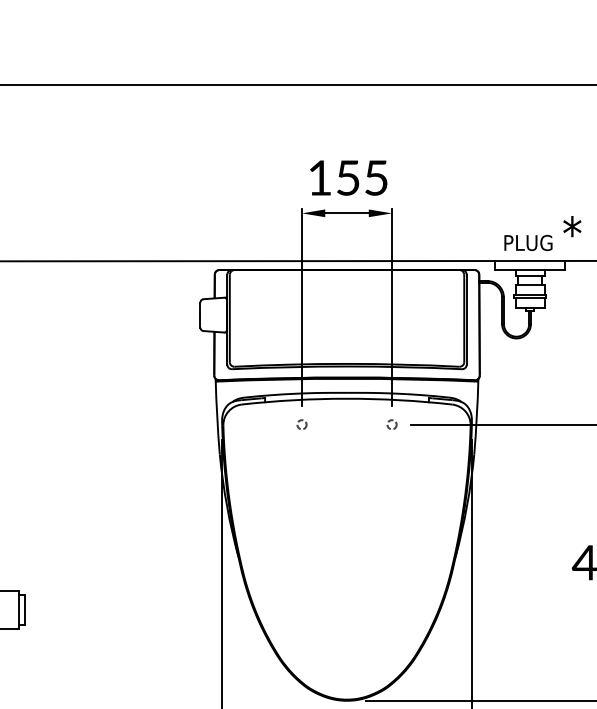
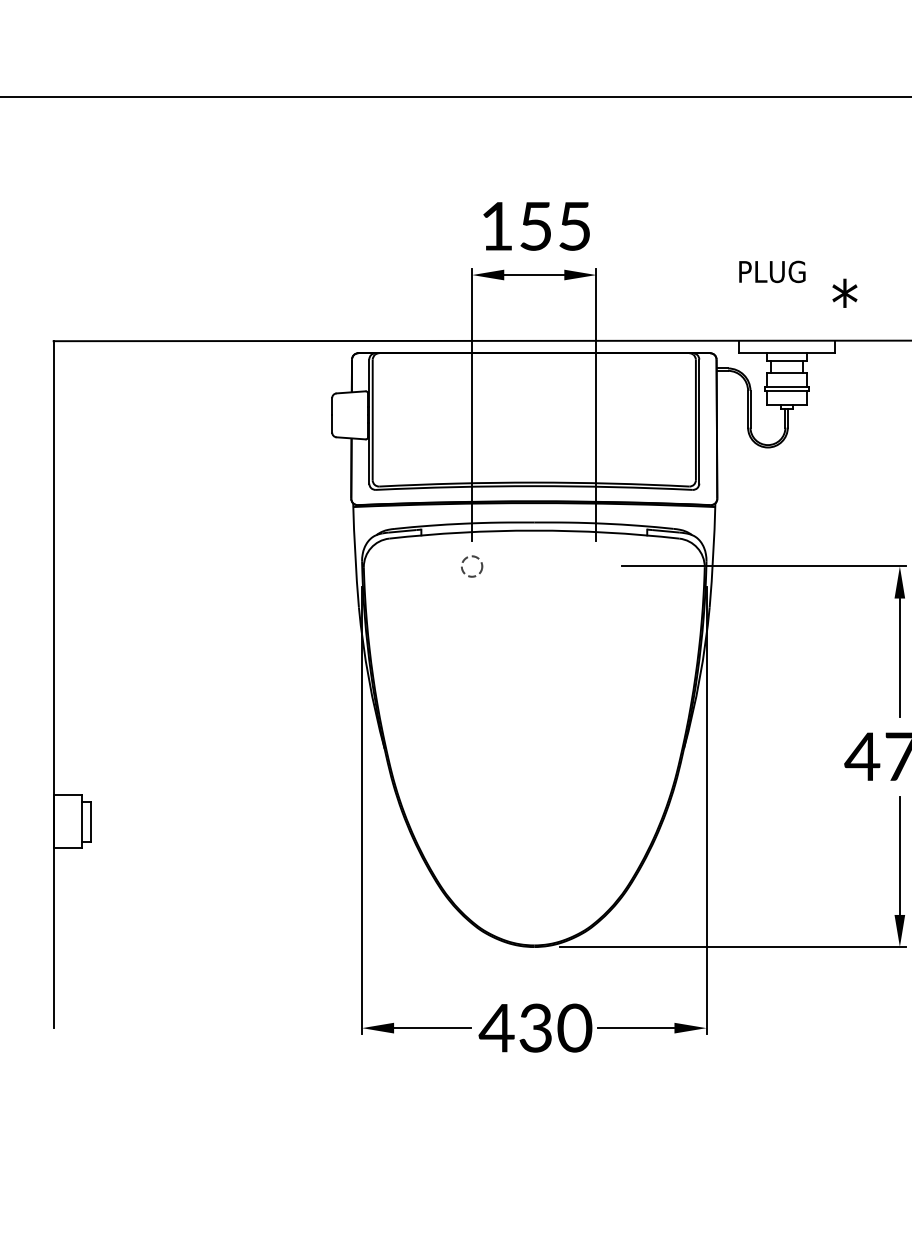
text: (528, 242) -> (772, 271), moved
circle: (302, 424) -> (472, 566), size x1.6
circle: (392, 424) -> (596, 566), removed

